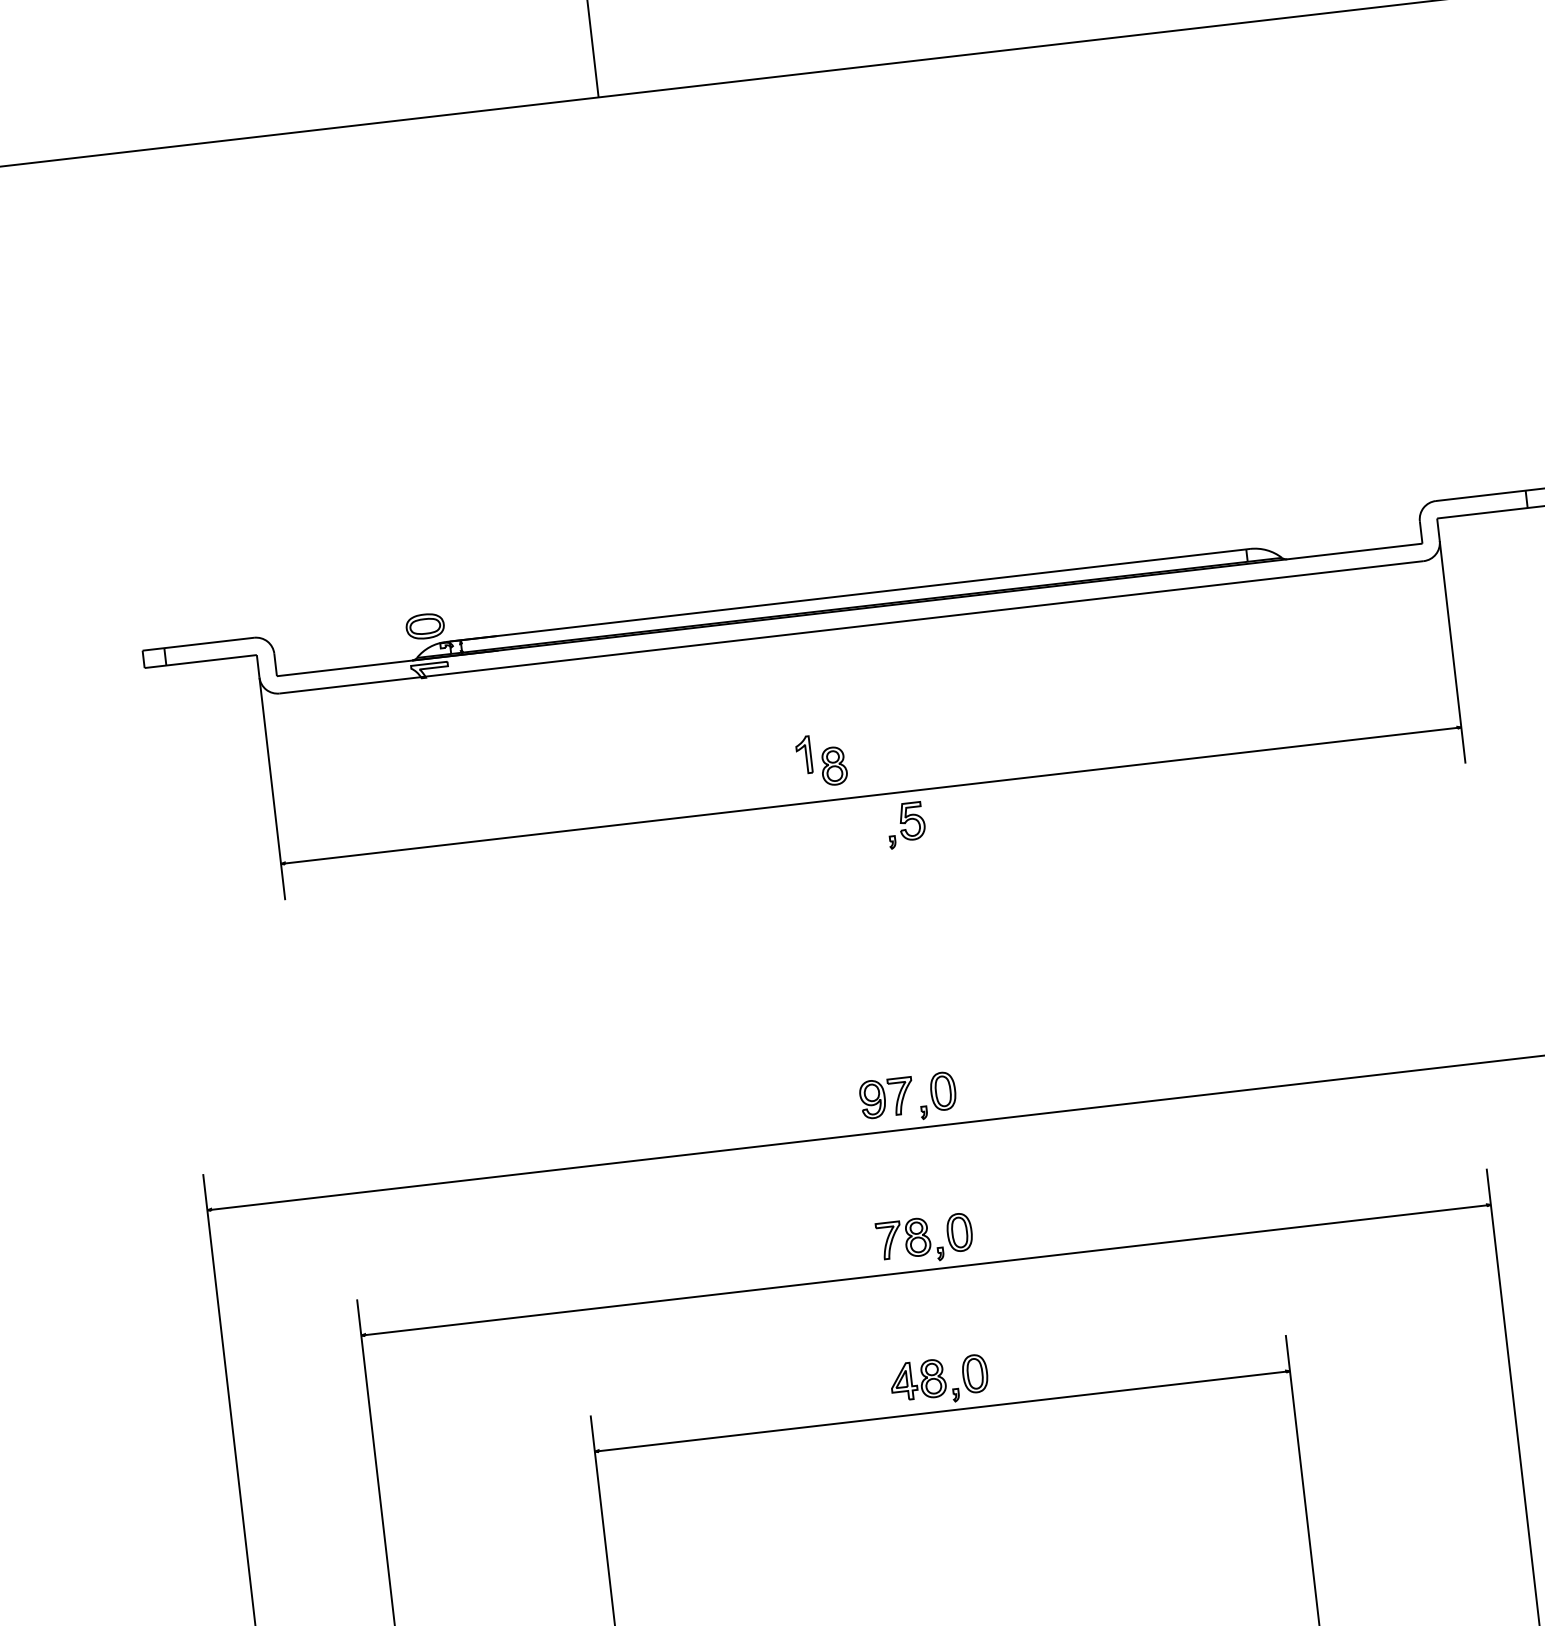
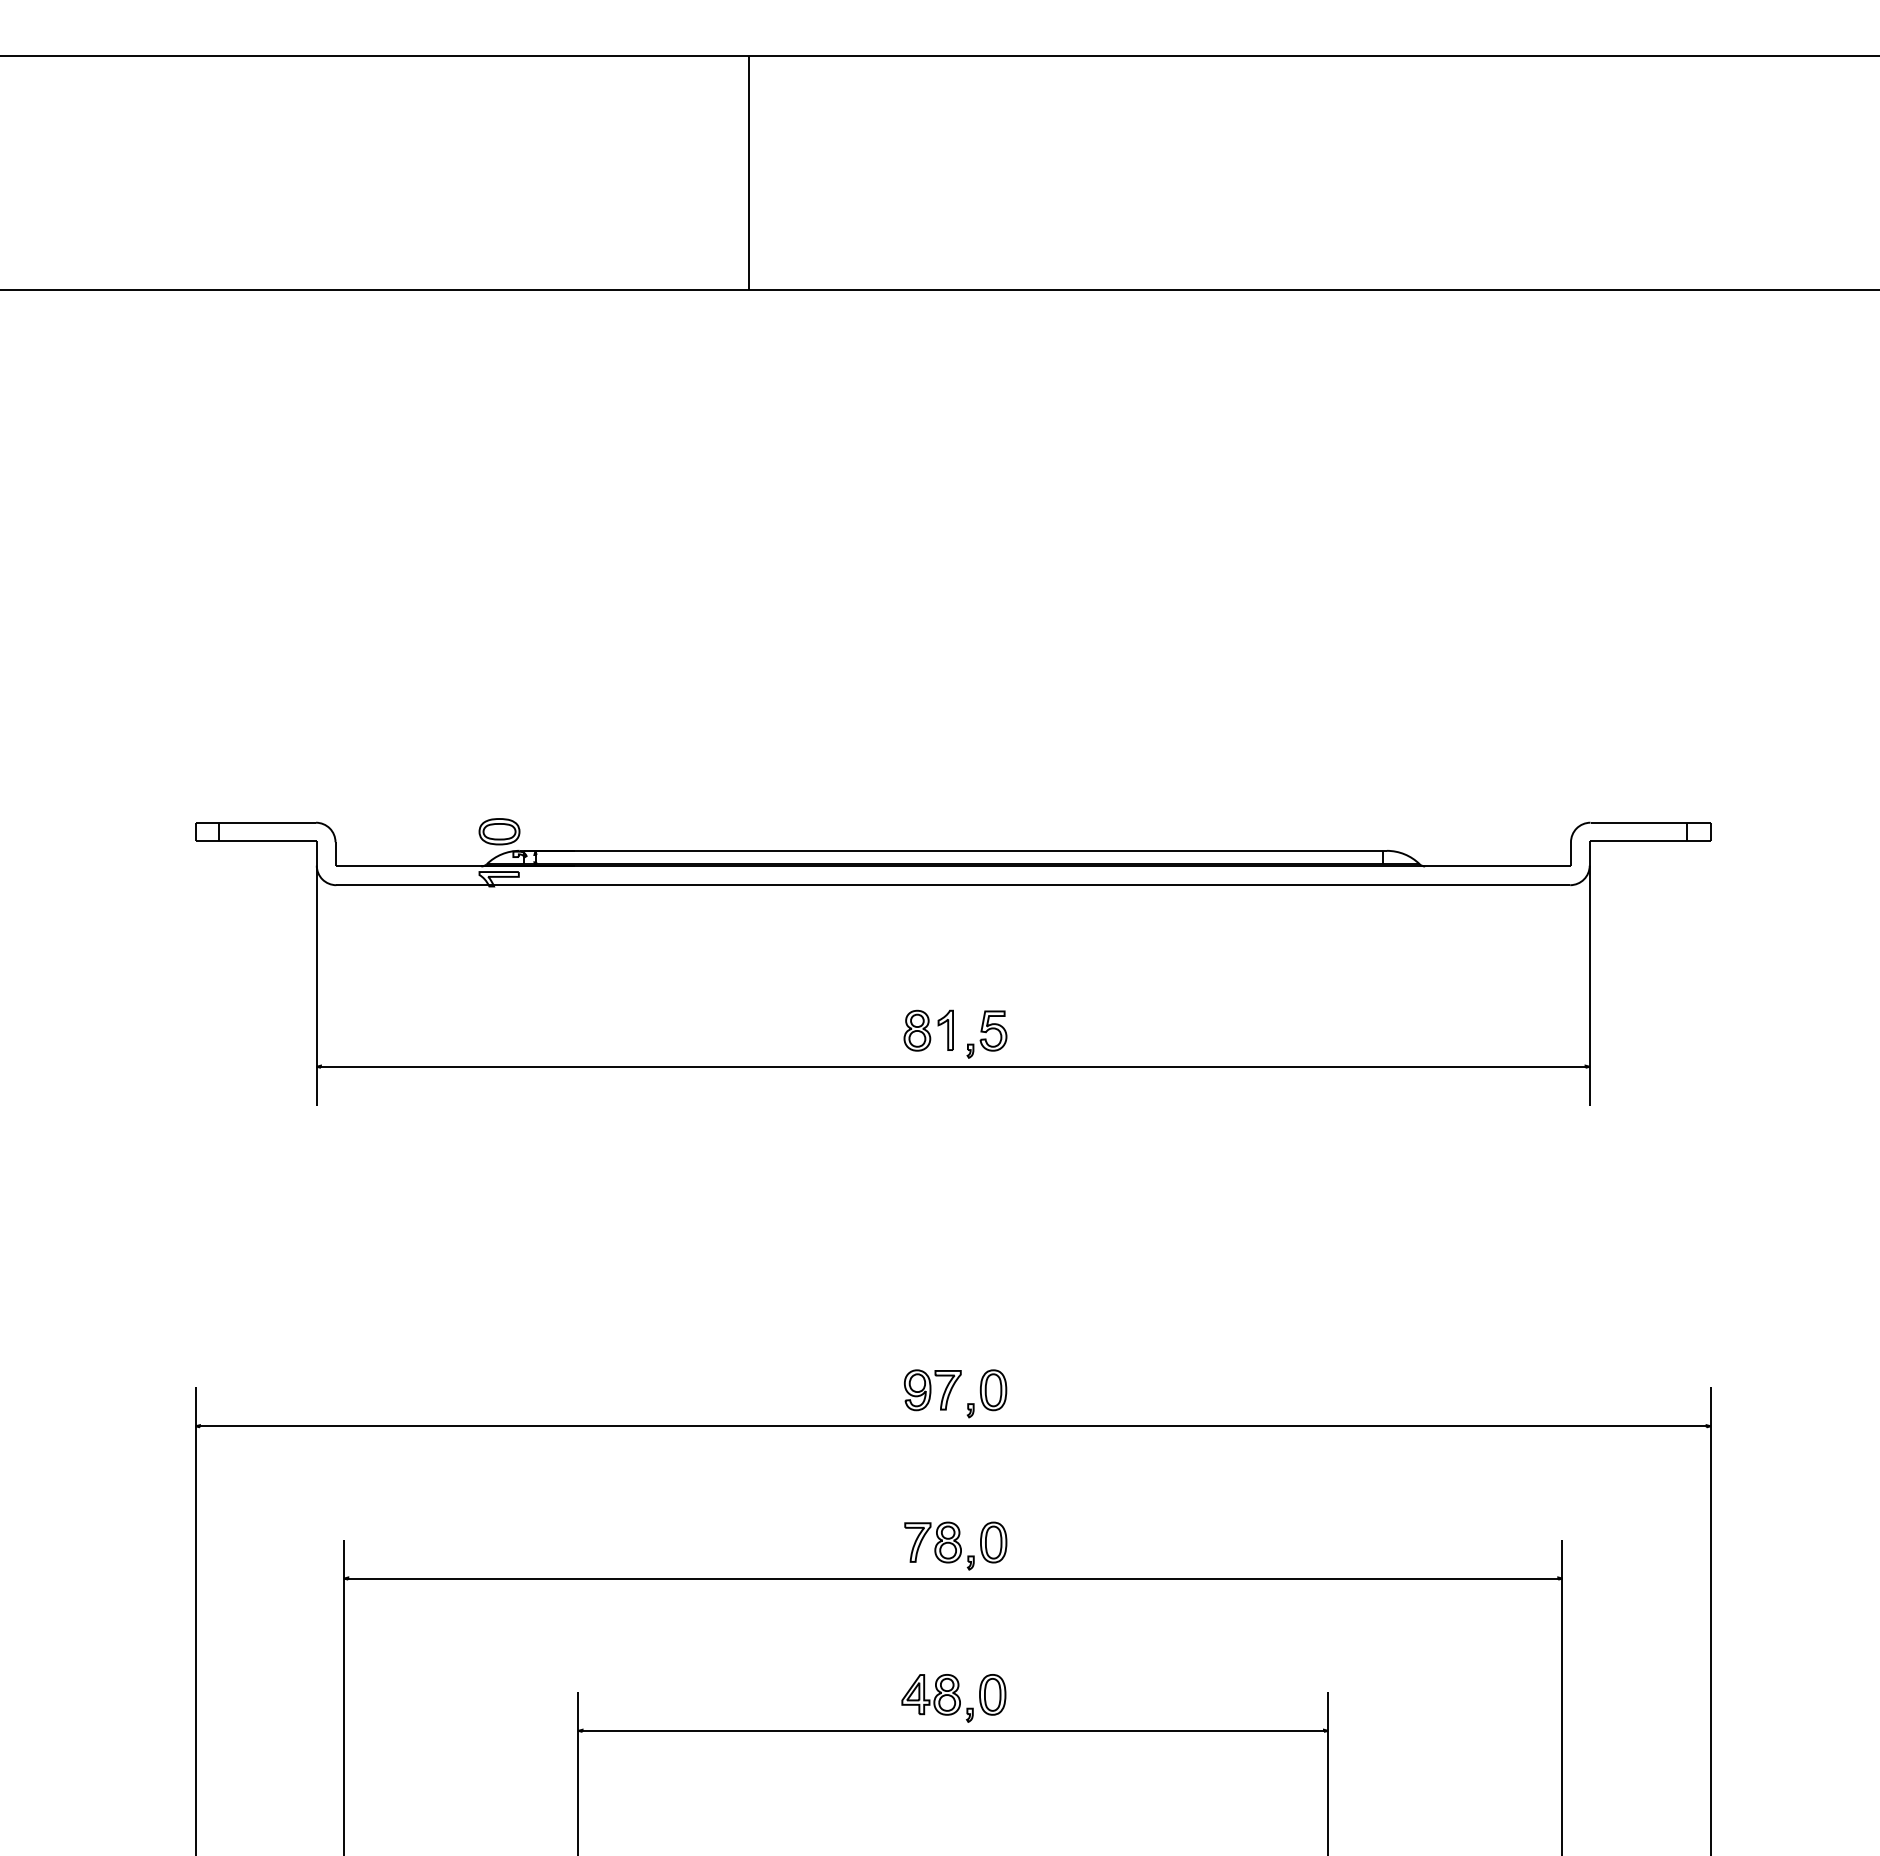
part: (803, 754) -> (945, 1029), moved
part: (905, 825) -> (986, 1034), moved

